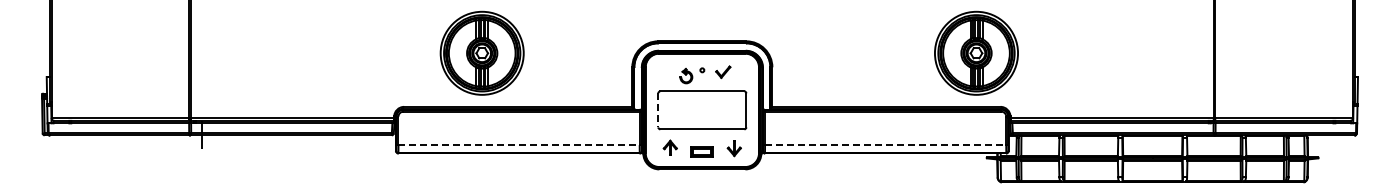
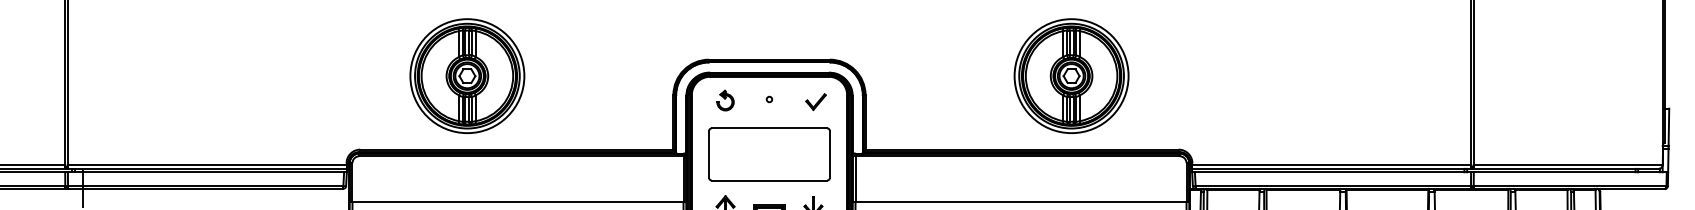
part: (976, 52) -> (1071, 75), moved
part: (723, 72) -> (816, 102), moved
part: (686, 76) -> (725, 101), moved
line: (658, 110) -> (709, 154), dashed -> solid
line: (519, 145) -> (518, 202), dashed -> solid
line: (885, 145) -> (1020, 202), dashed -> solid

